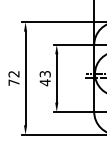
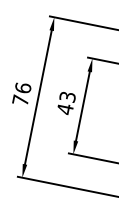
text: (13, 73) -> (22, 87), 72 -> 76

